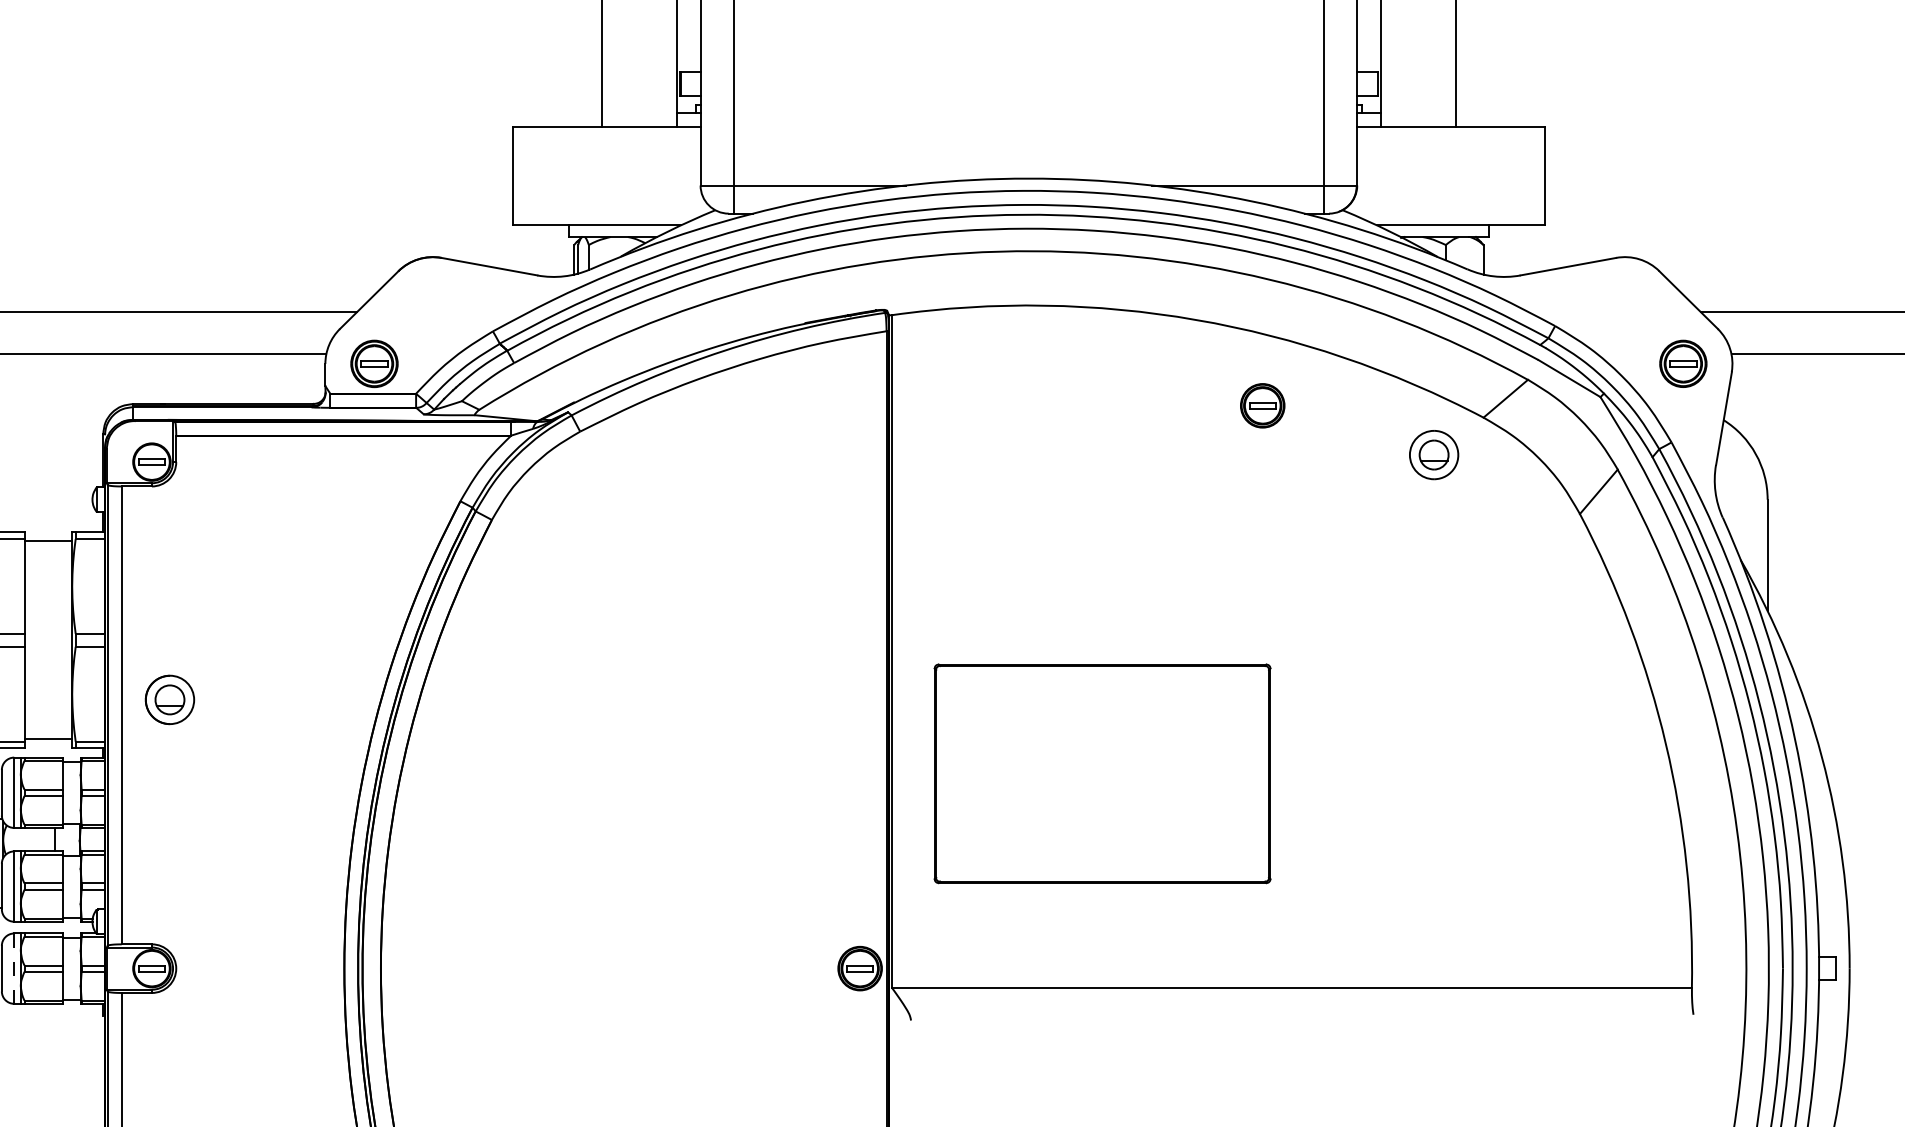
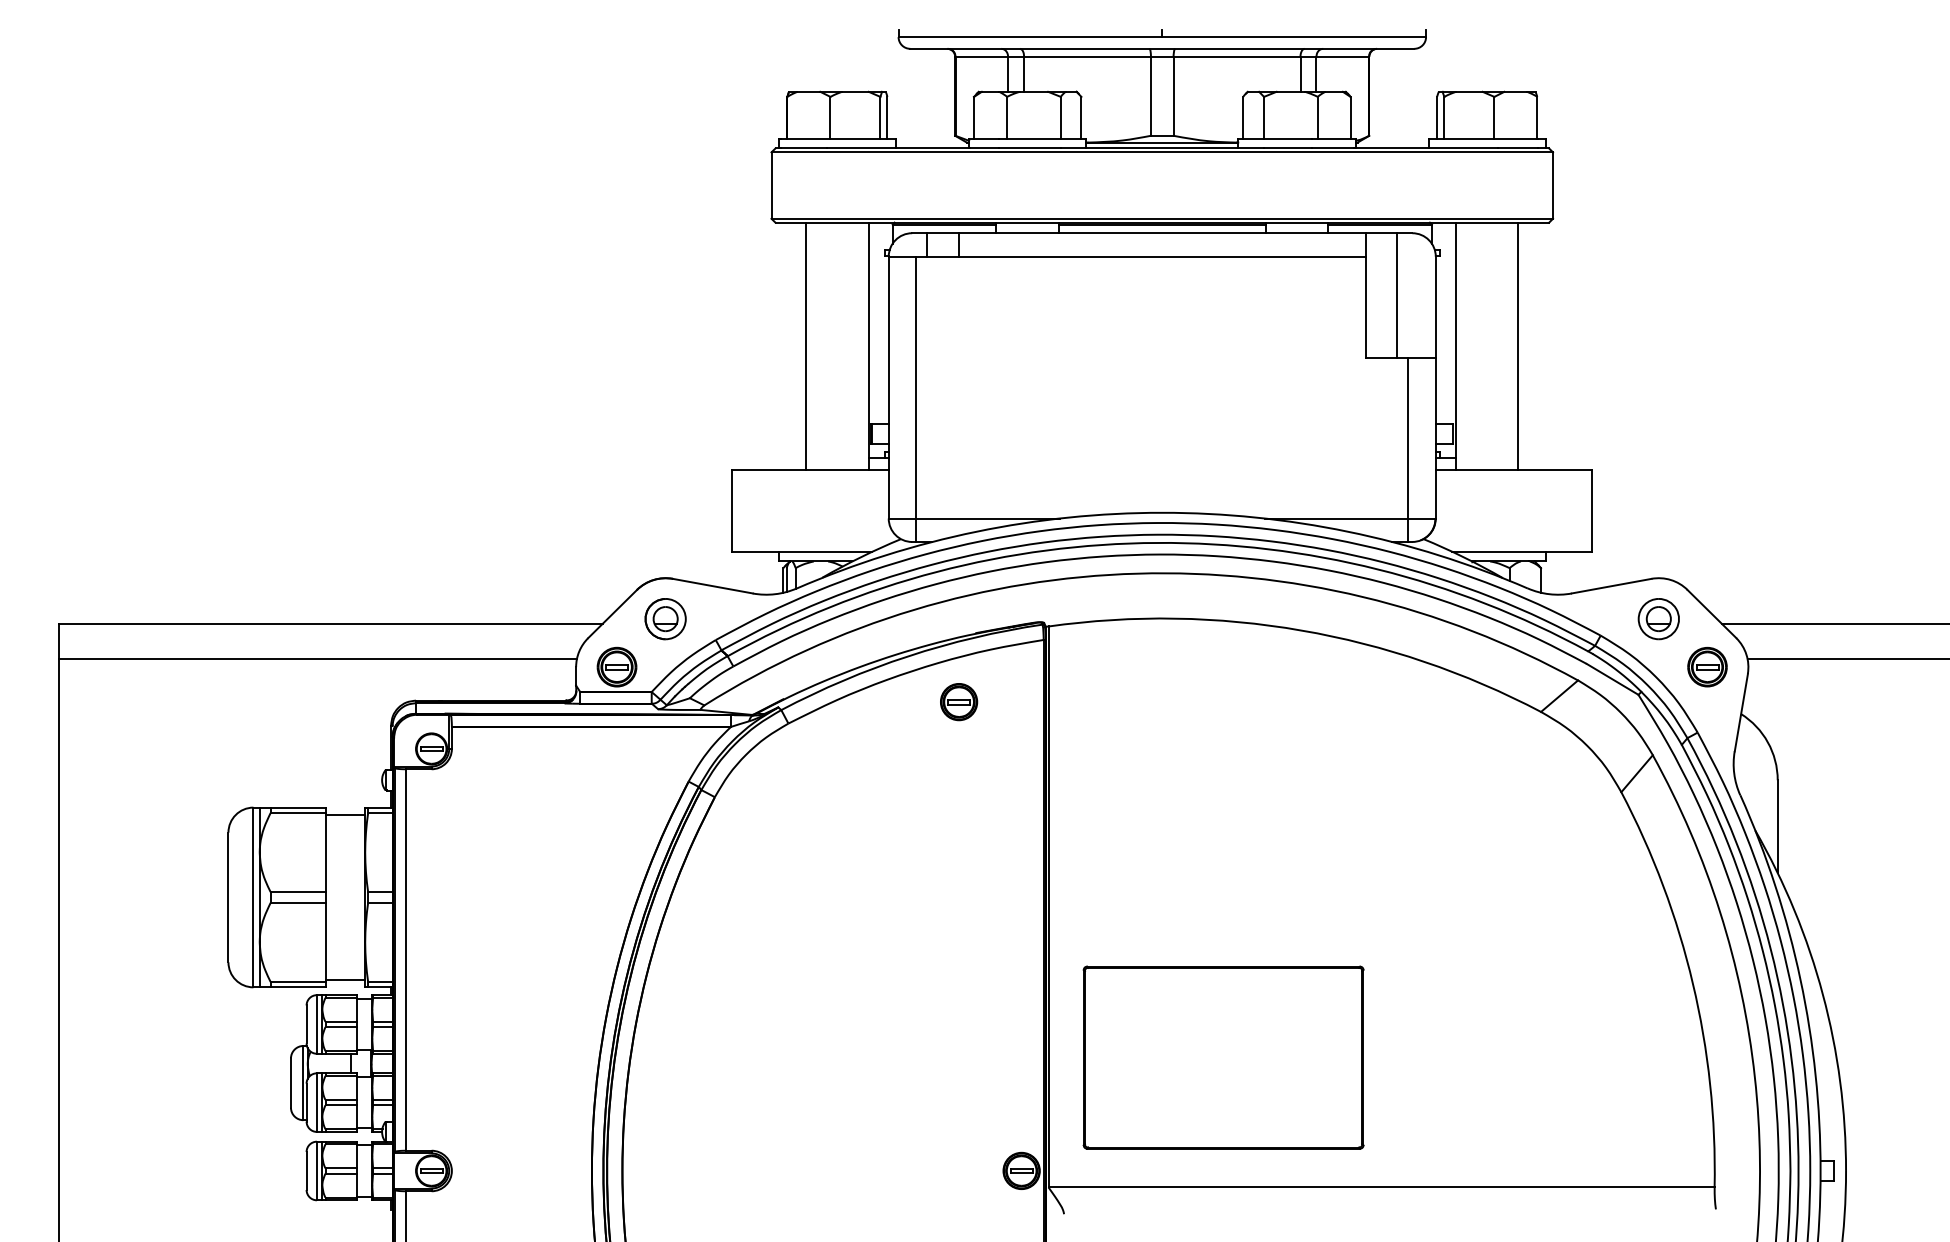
part: (1263, 406) -> (959, 702), moved
part: (1433, 455) -> (1658, 619), moved
part: (169, 700) -> (665, 619), moved
part: (1102, 773) -> (1223, 1057), moved
line: (13, 968) -> (316, 1170), dashed -> solid

